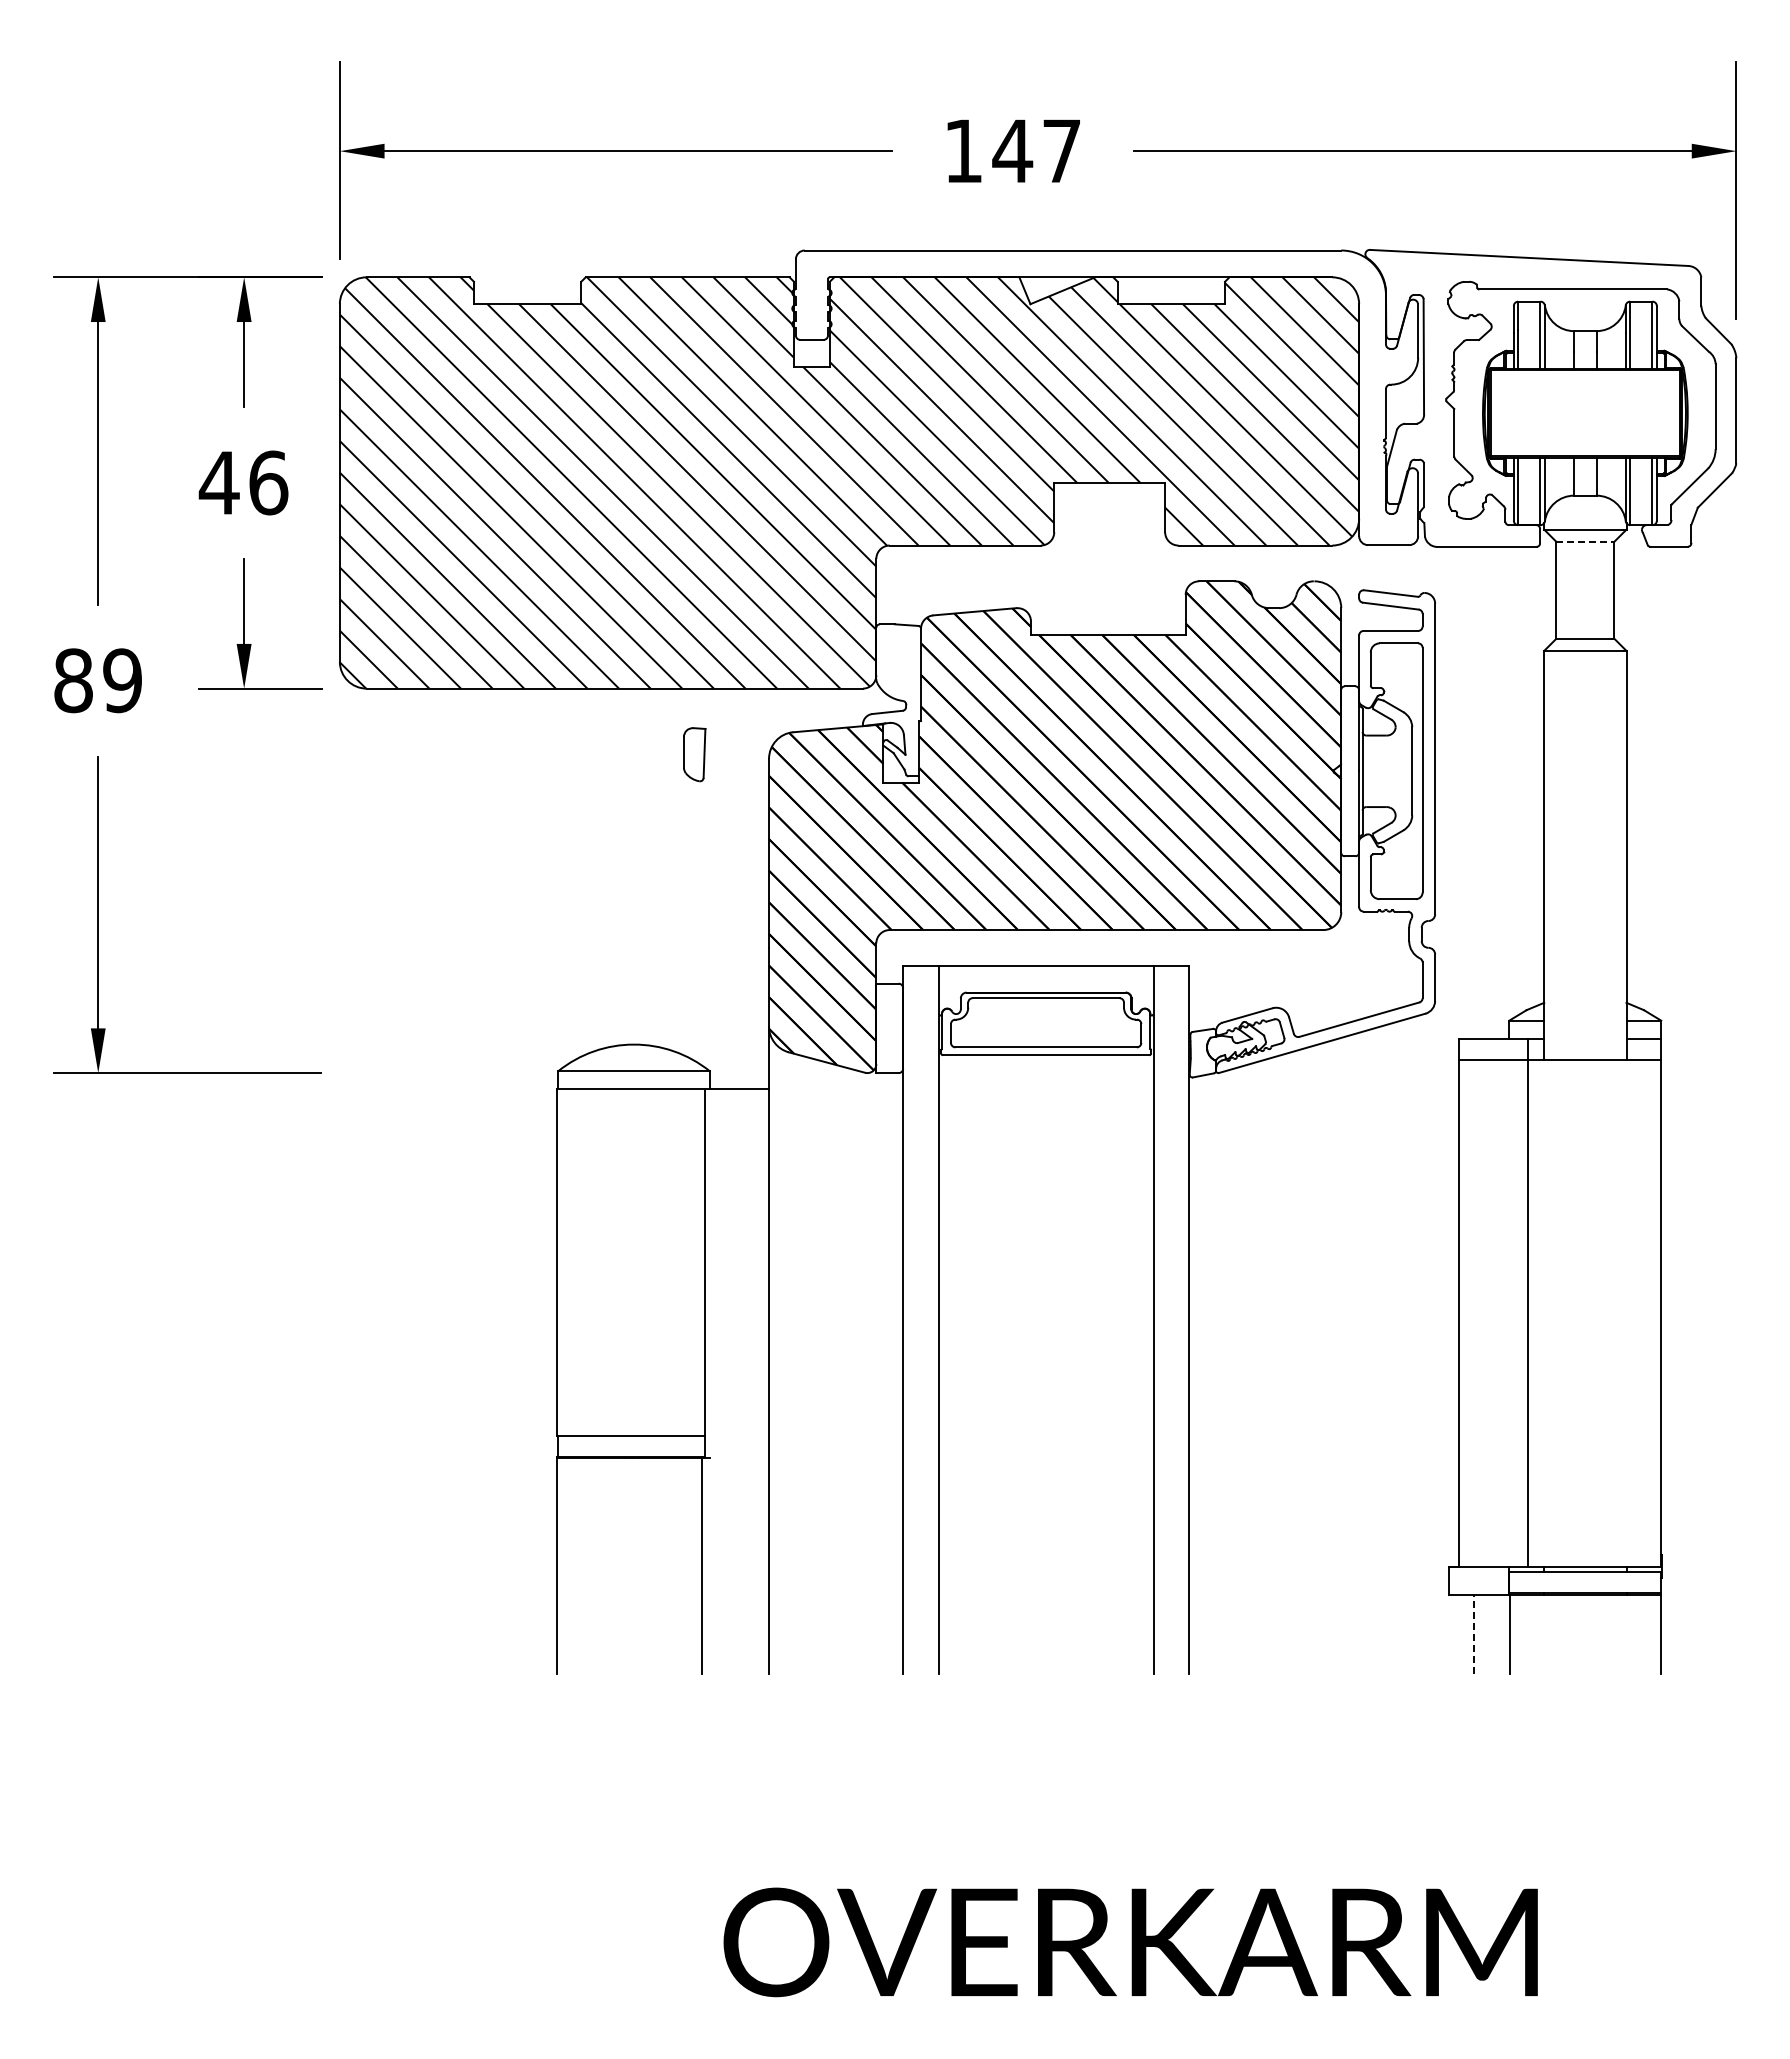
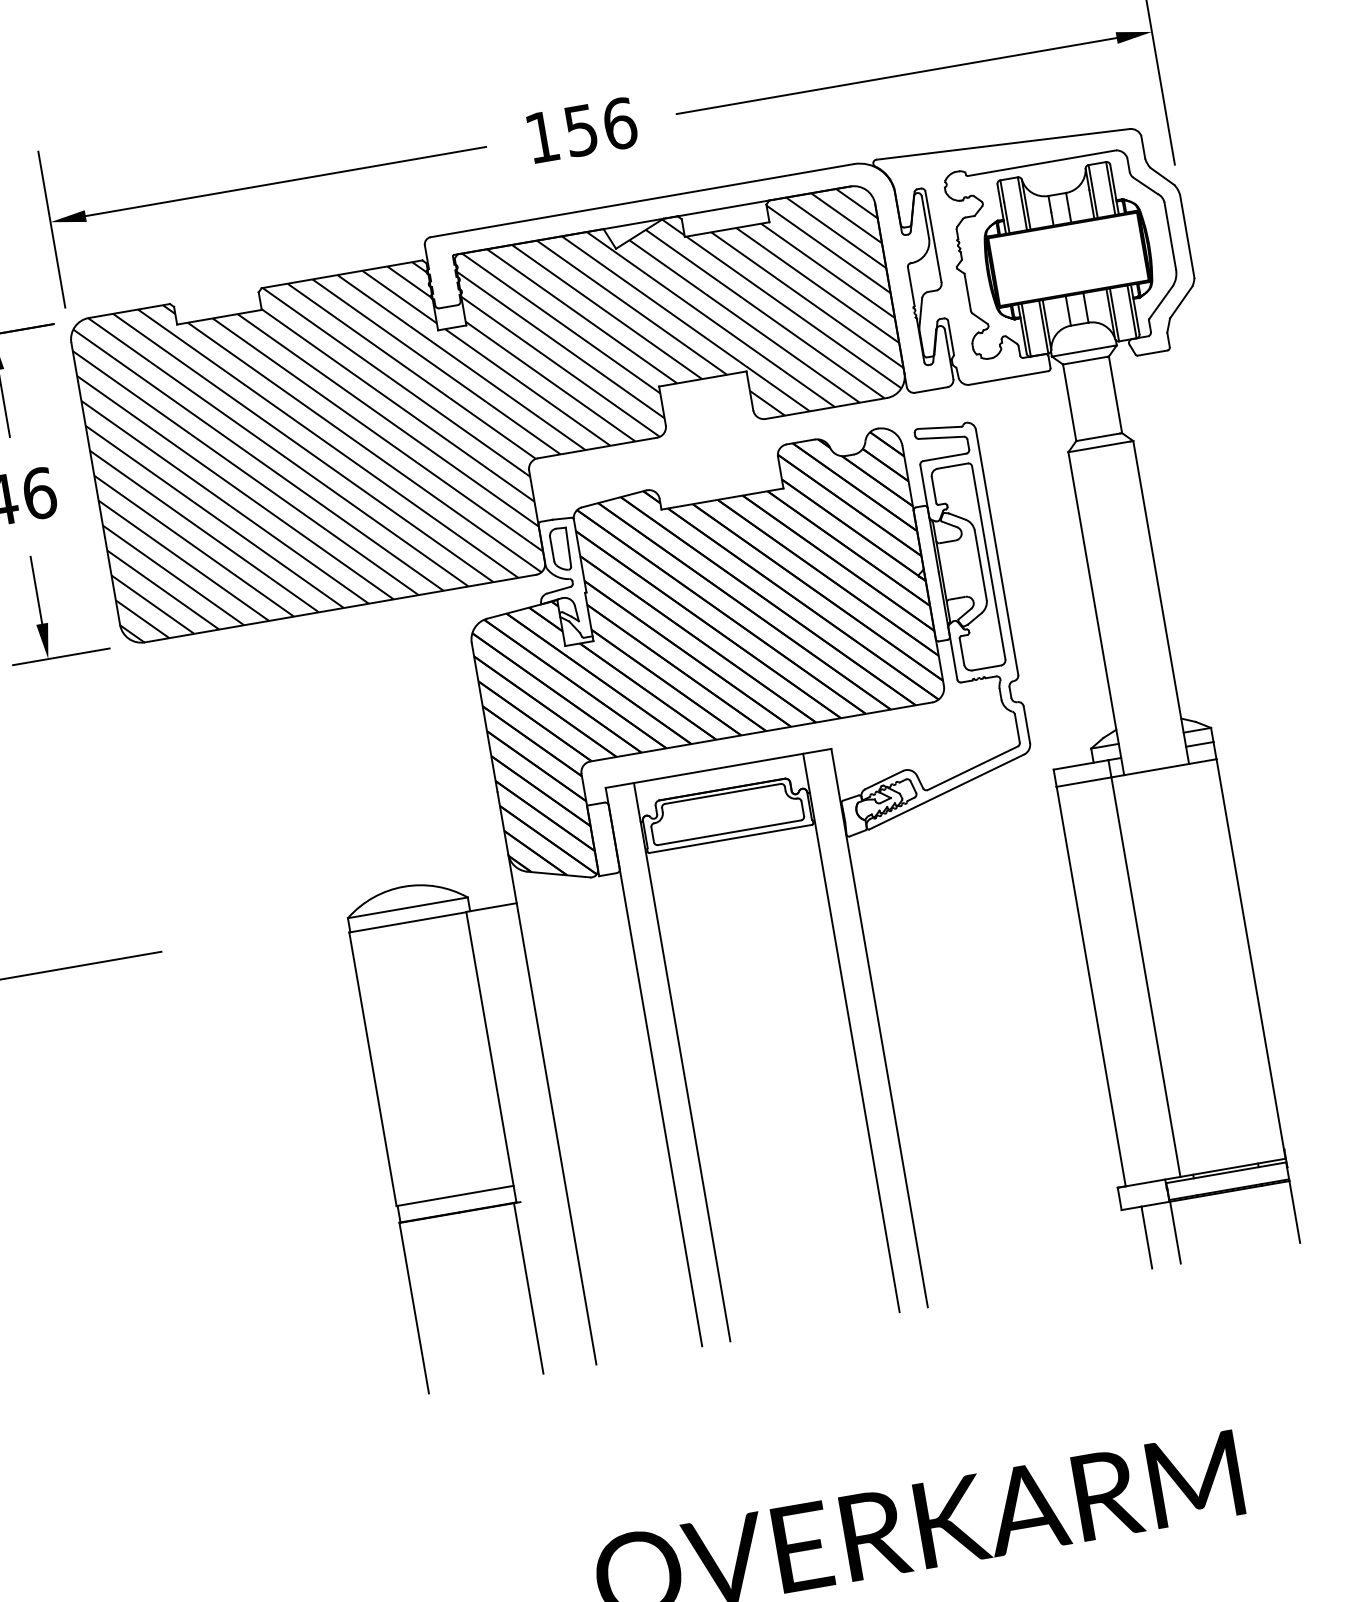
text: (1036, 150) -> (599, 126), 147 -> 156
line: (1584, 541) -> (1085, 360), dashed -> solid
part: (694, 754) -> (560, 549), moved
line: (1473, 1634) -> (1146, 1237), dashed -> solid

